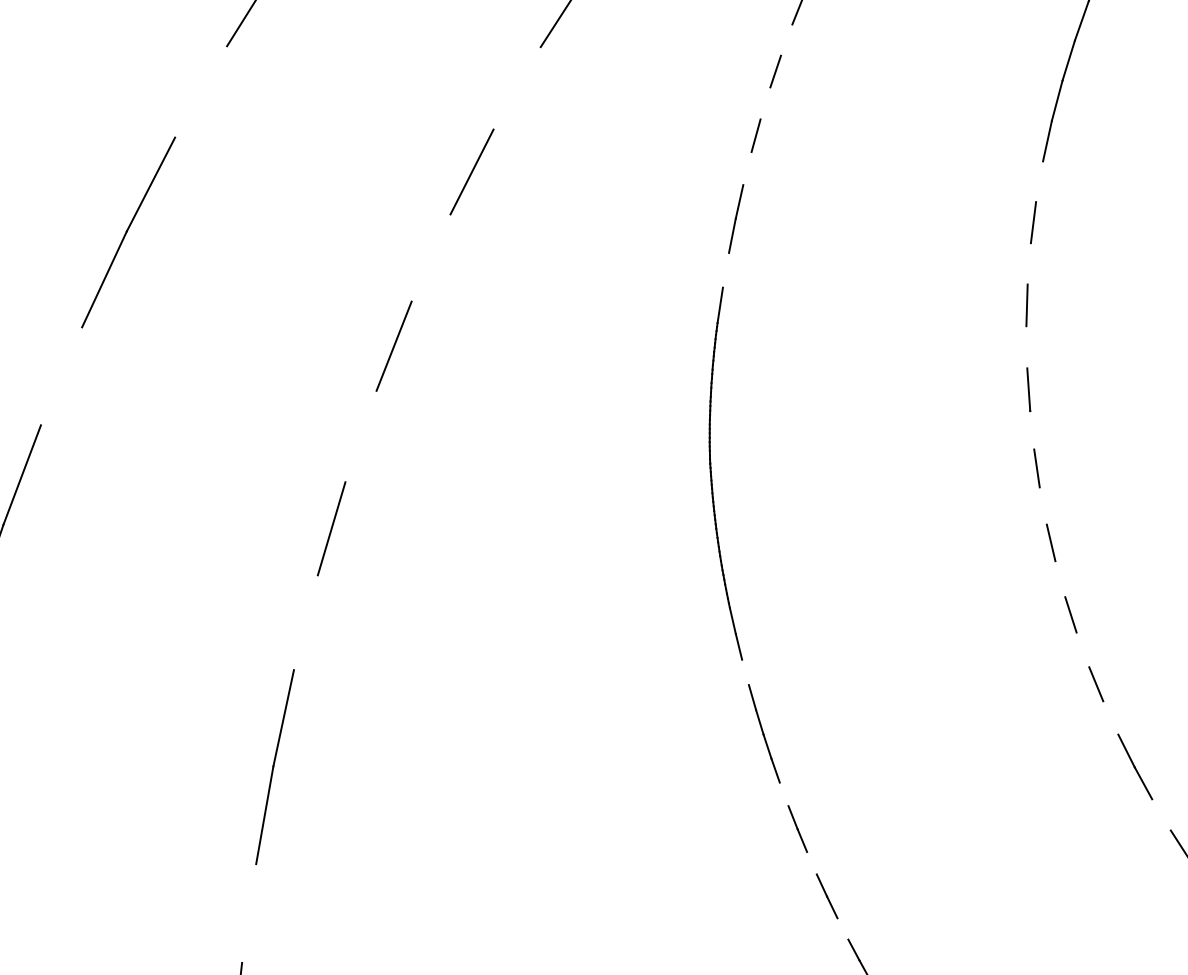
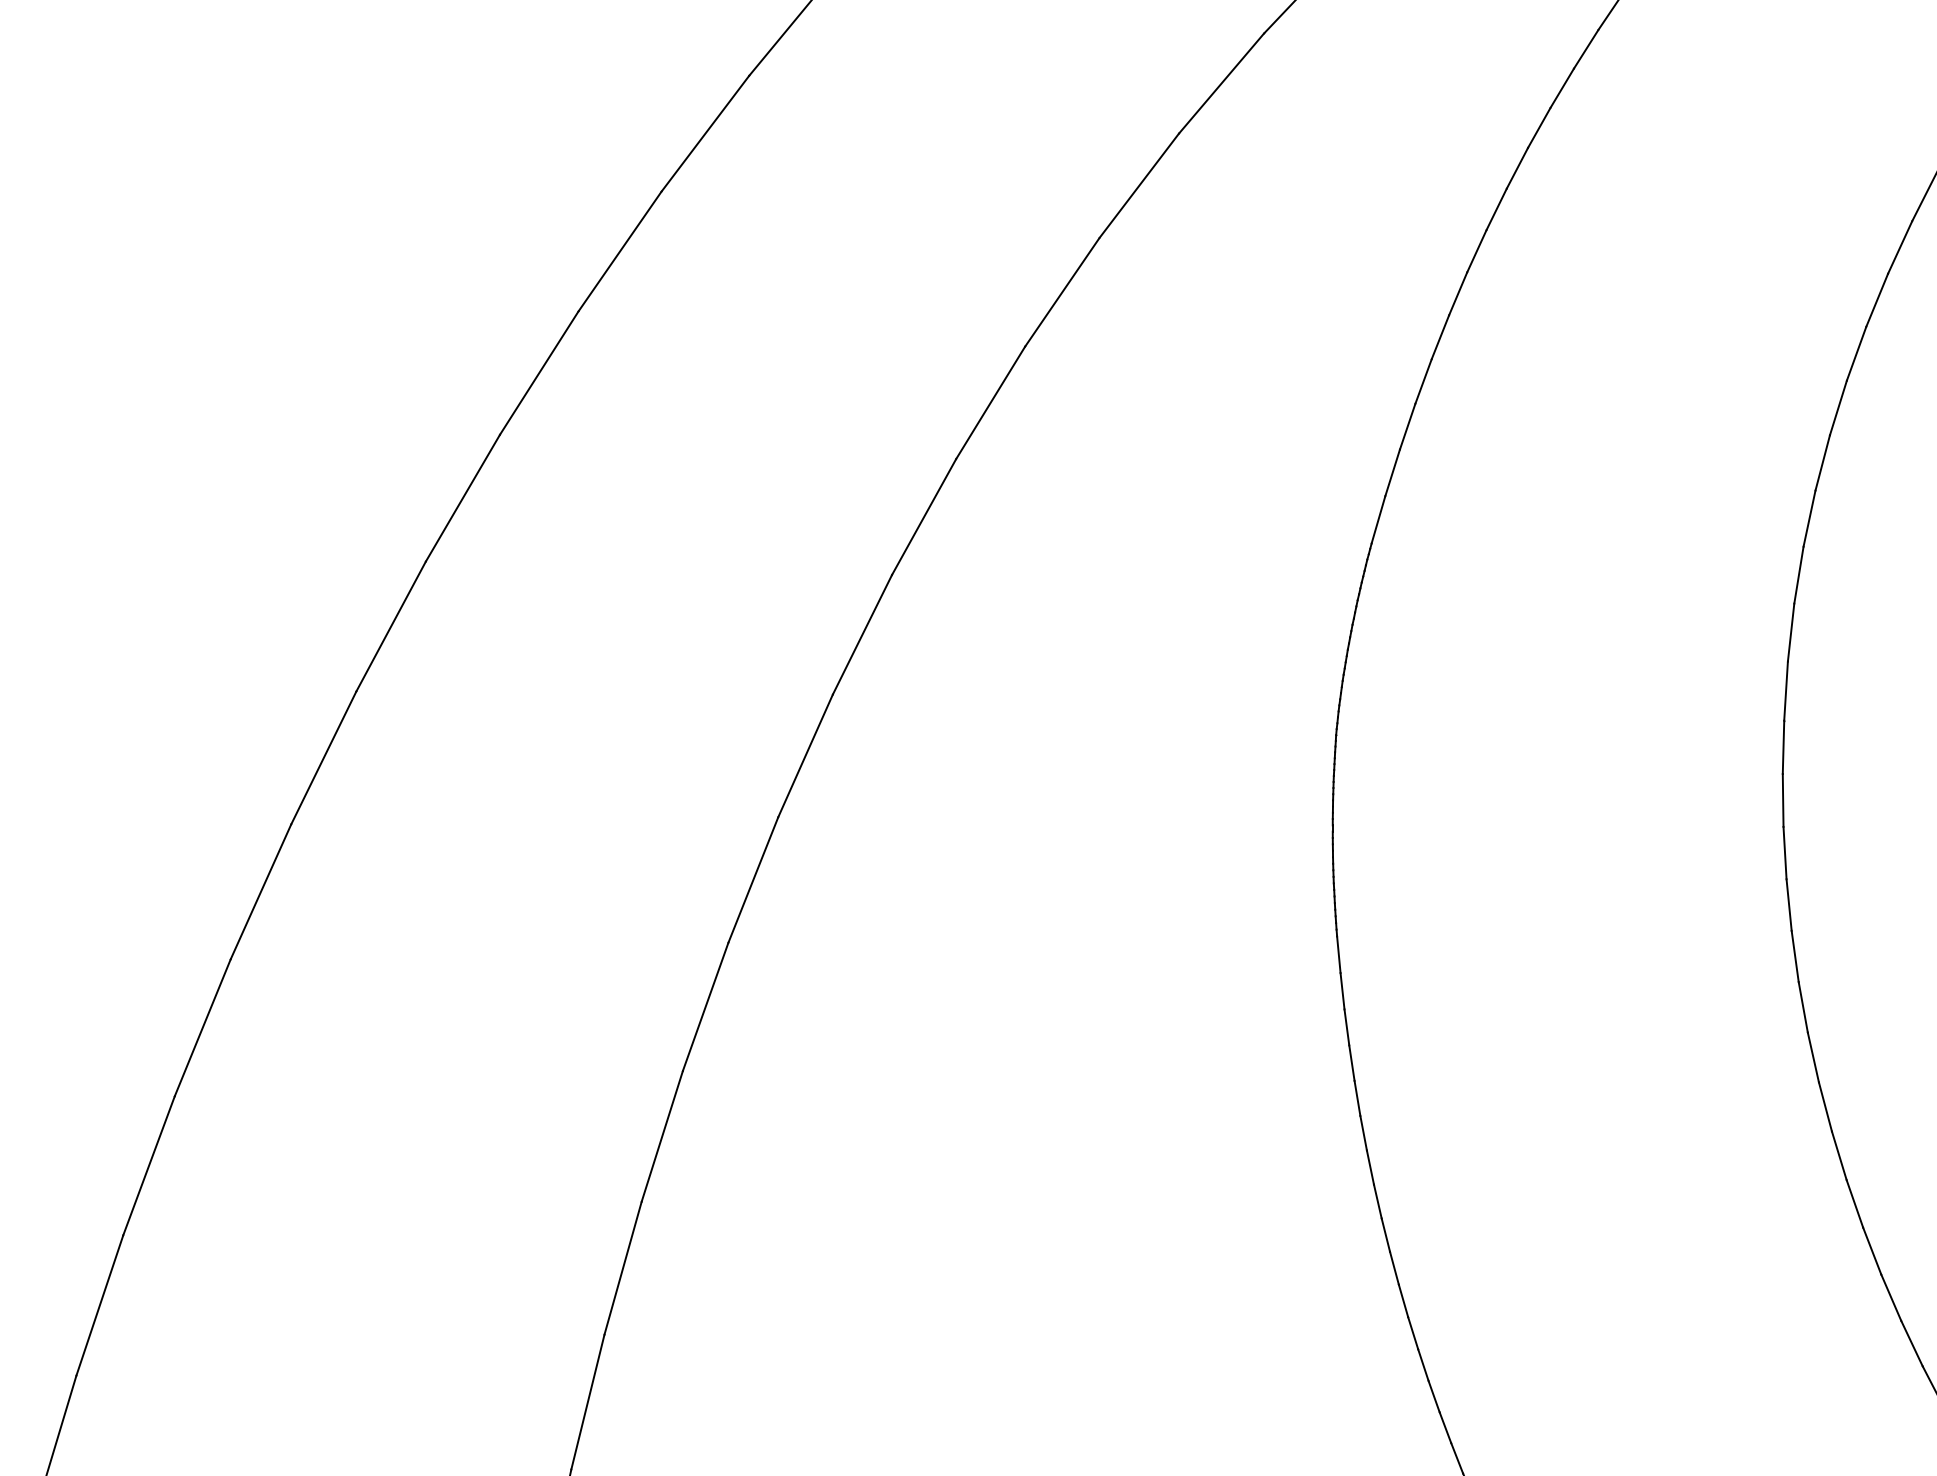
line: (786, 39) -> (1517, 167), added
line: (517, 88) -> (1139, 185), added
line: (201, 91) -> (705, 133), added
line: (765, 103) -> (1476, 251), added
line: (747, 168) -> (1440, 337), added
line: (1038, 181) -> (1837, 407), added
line: (430, 257) -> (990, 402), added
line: (1029, 263) -> (1809, 518), added
line: (725, 270) -> (1392, 472), added
line: (1026, 347) -> (1790, 632), added
line: (61, 375) -> (462, 497), added
line: (1032, 430) -> (1783, 747), added
line: (361, 436) -> (862, 634), added
line: (1042, 505) -> (1784, 852), added
line: (1059, 579) -> (1794, 956), added
line: (305, 622) -> (753, 879), added
line: (1082, 650) -> (1812, 1057), added
line: (745, 672) -> (1346, 1027), added
line: (1110, 717) -> (1838, 1155), added
line: (783, 794) -> (1377, 1201), added
line: (1161, 814) -> (1891, 1297), added
line: (811, 862) -> (1403, 1300), added
line: (248, 912) -> (622, 1267), added
line: (842, 928) -> (1433, 1396), added

